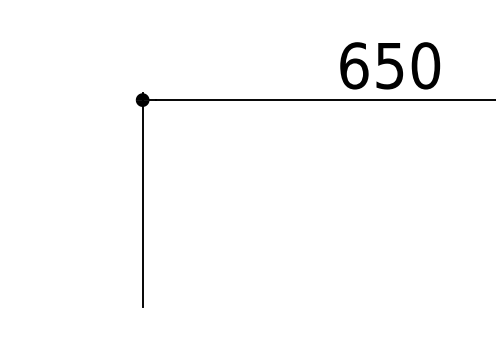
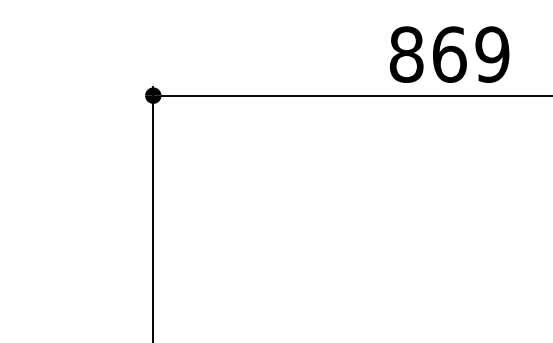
text: (390, 65) -> (450, 54), 650 -> 869

